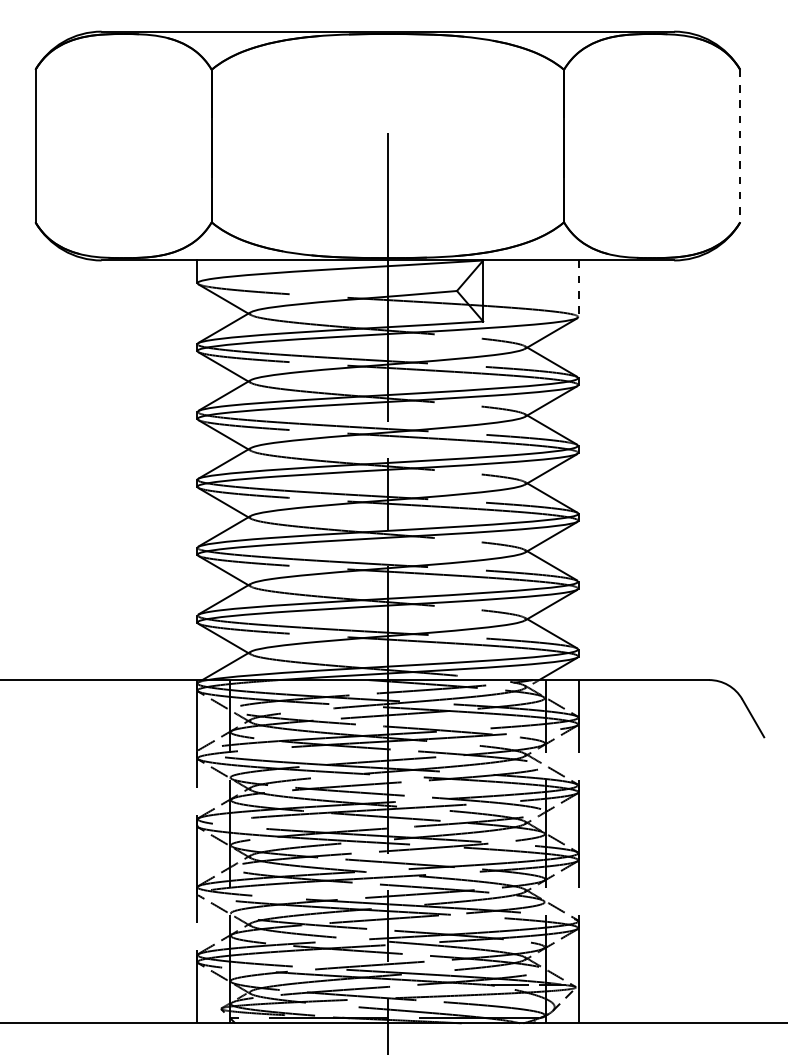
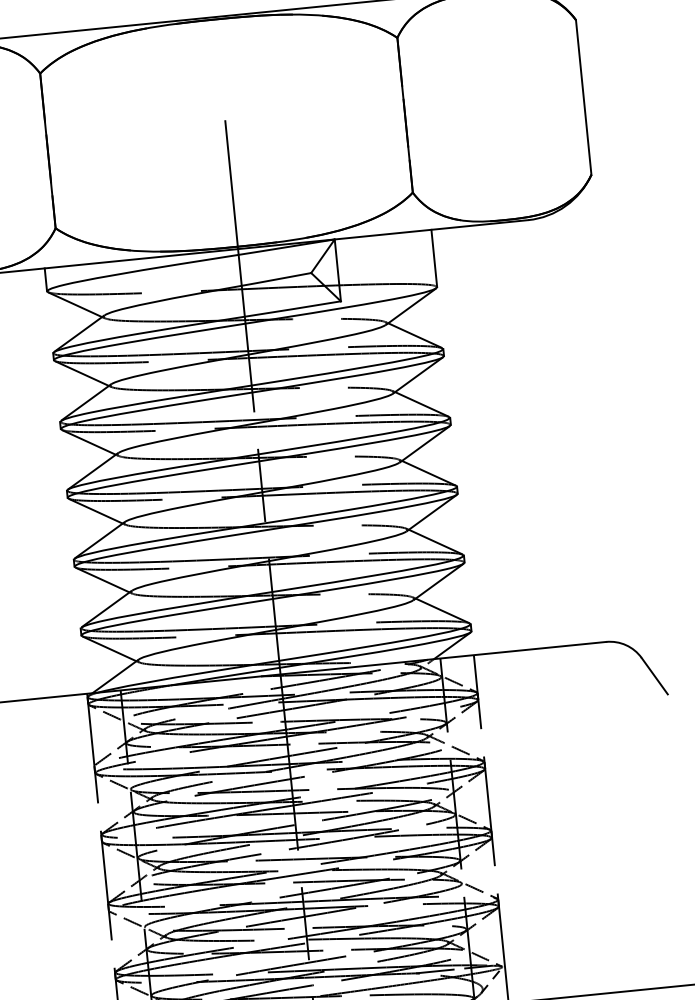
line: (740, 146) -> (584, 97), dashed -> solid
line: (578, 289) -> (434, 259), dashed -> solid

